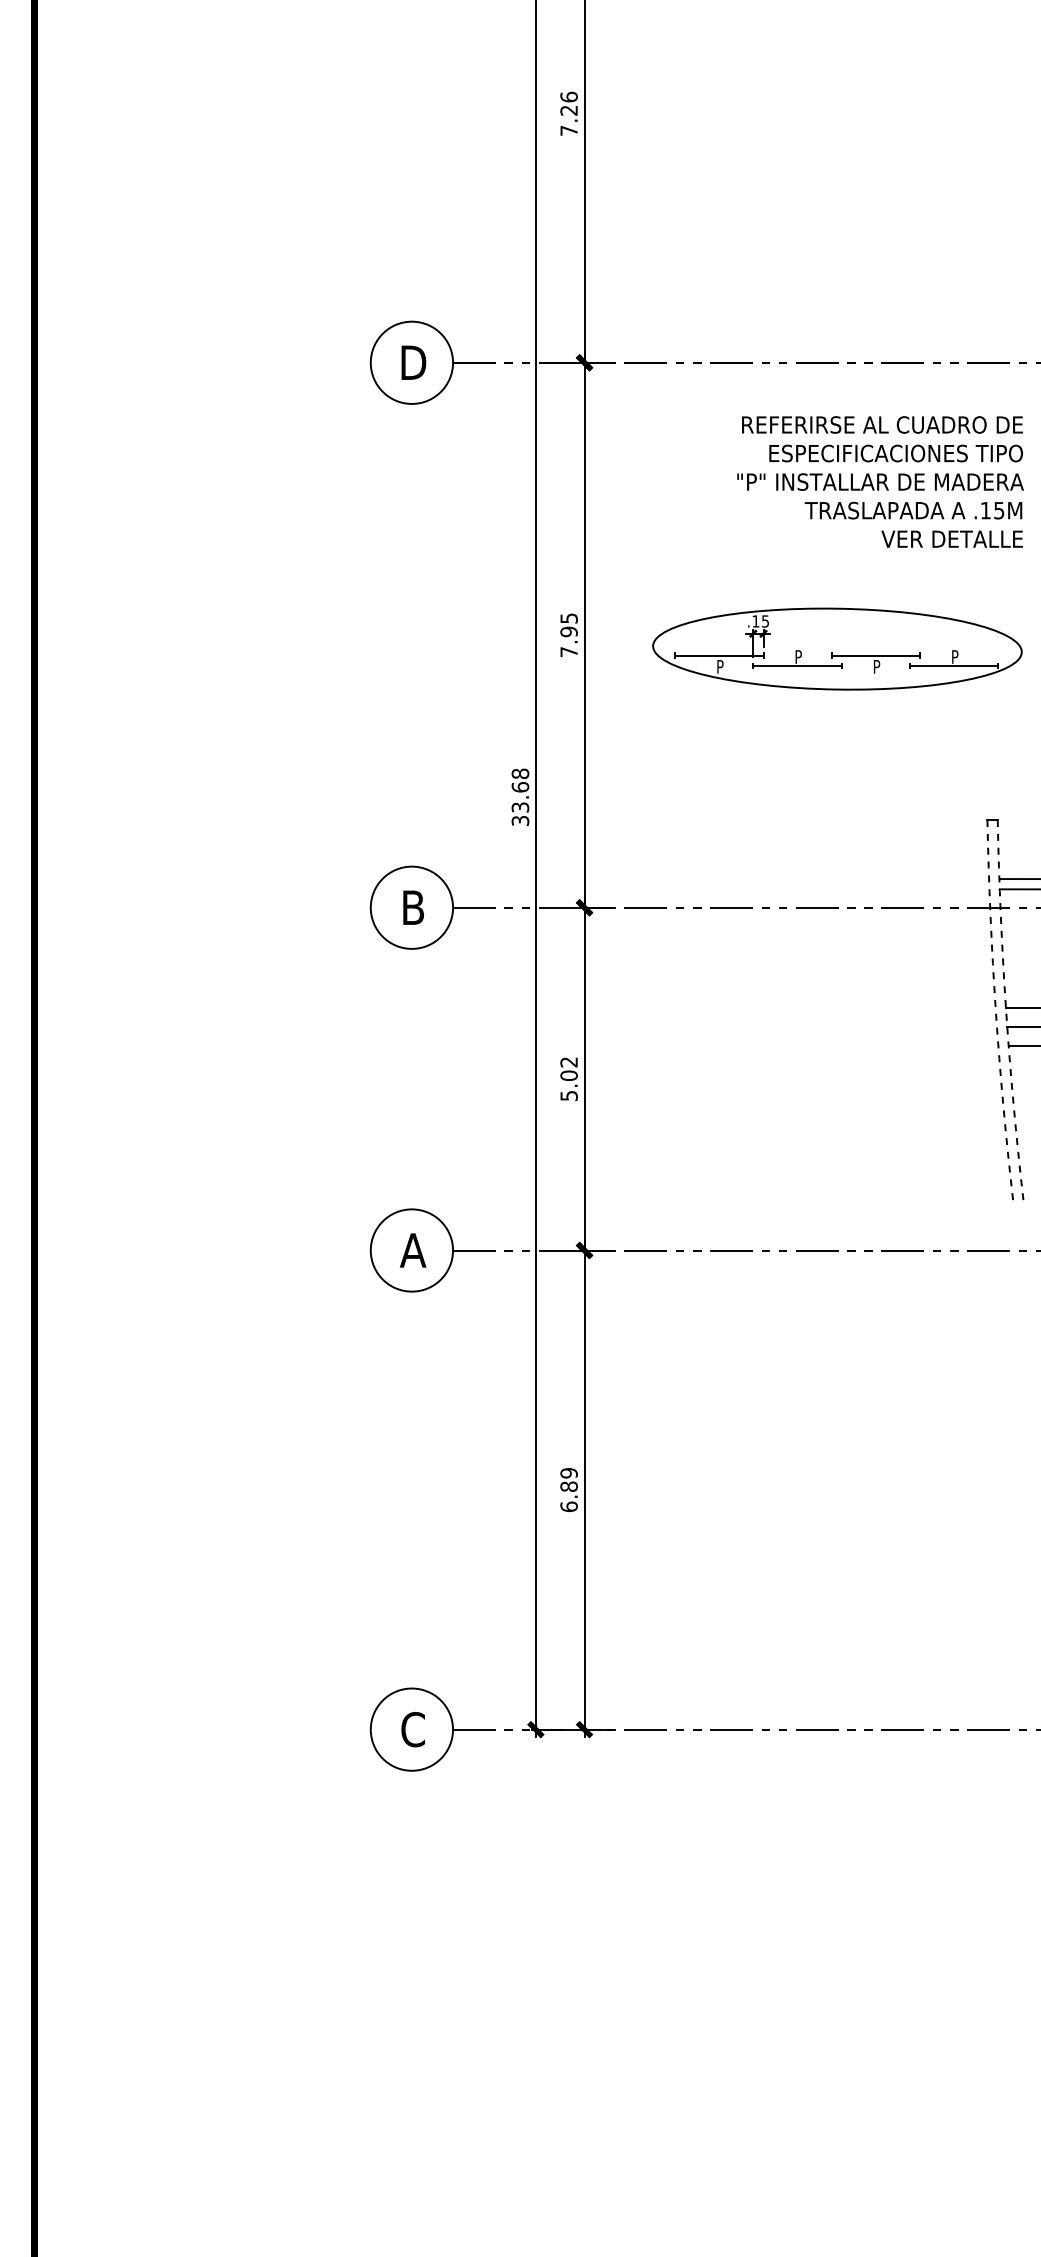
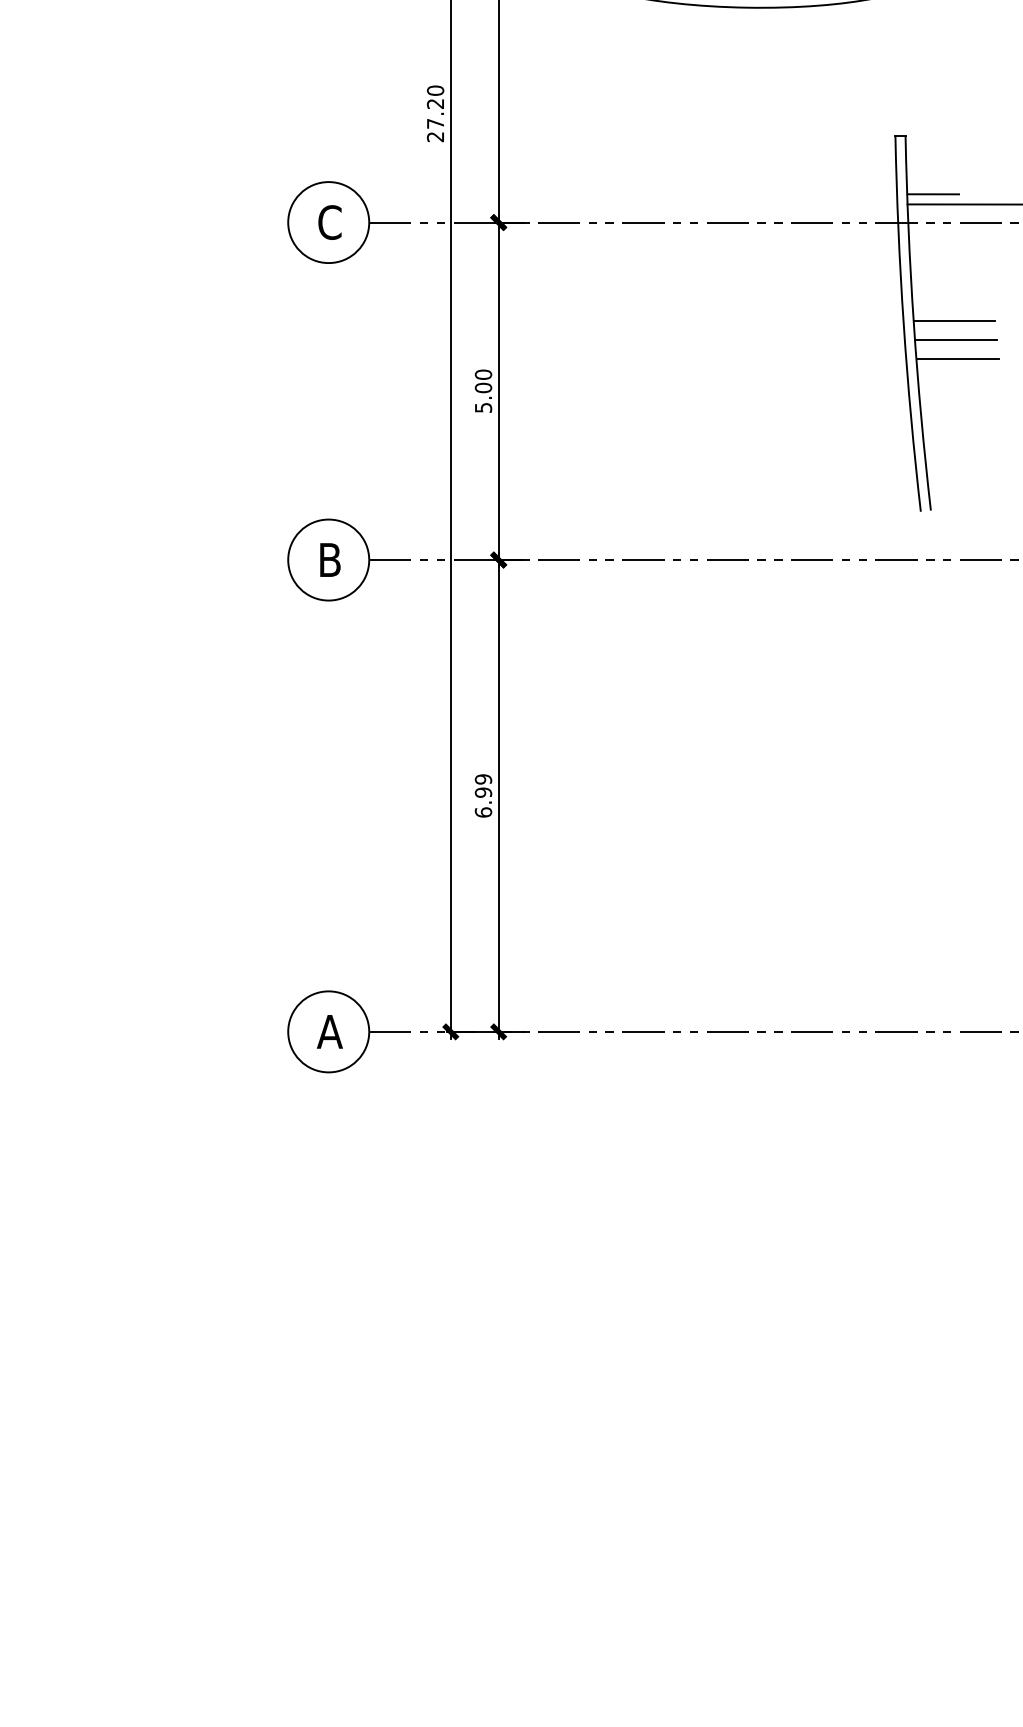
text: (520, 796) -> (435, 113), 33.68 -> 27.20
text: (412, 907) -> (329, 222), B -> C
arc: (1006, 1010) -> (914, 323), dashed -> solid
arc: (995, 1011) -> (903, 324), dashed -> solid
text: (568, 1062) -> (482, 374), 5.02 -> 5.00
text: (412, 1250) -> (329, 560), A -> B
text: (568, 1486) -> (482, 792), 6.89 -> 6.99
text: (412, 1729) -> (329, 1031), C -> A

